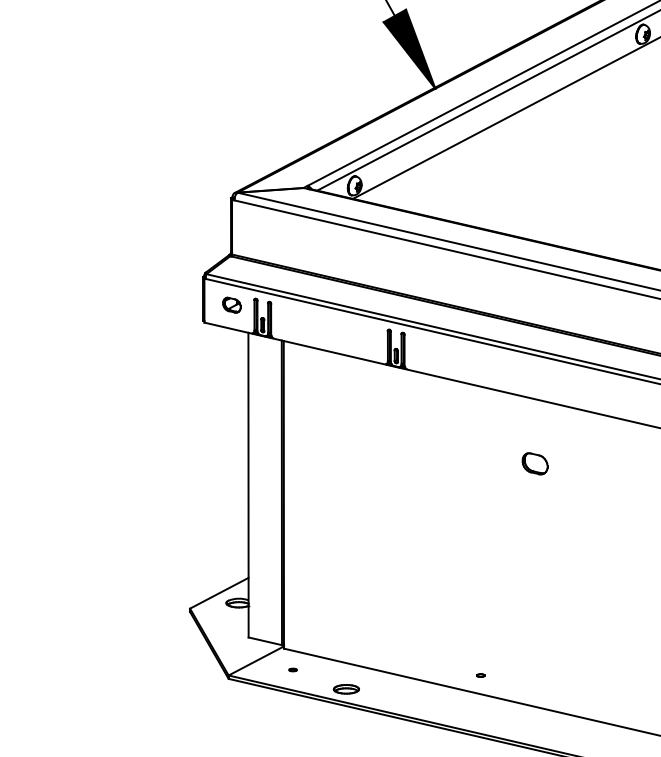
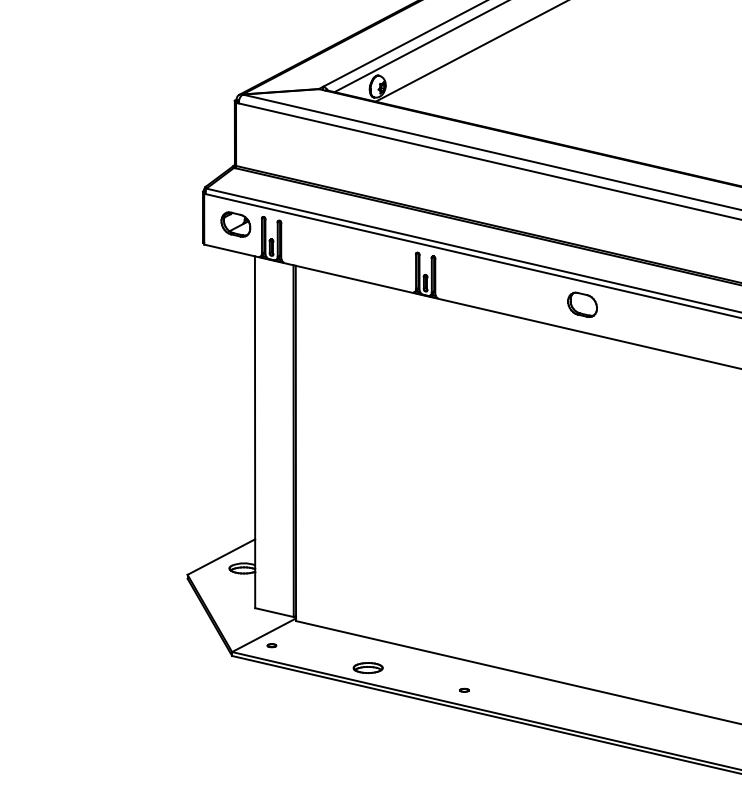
part: (231, 304) -> (235, 223), size x1.43
part: (534, 463) -> (581, 304), moved
part: (292, 669) -> (271, 645), moved
part: (480, 675) -> (464, 690), moved

